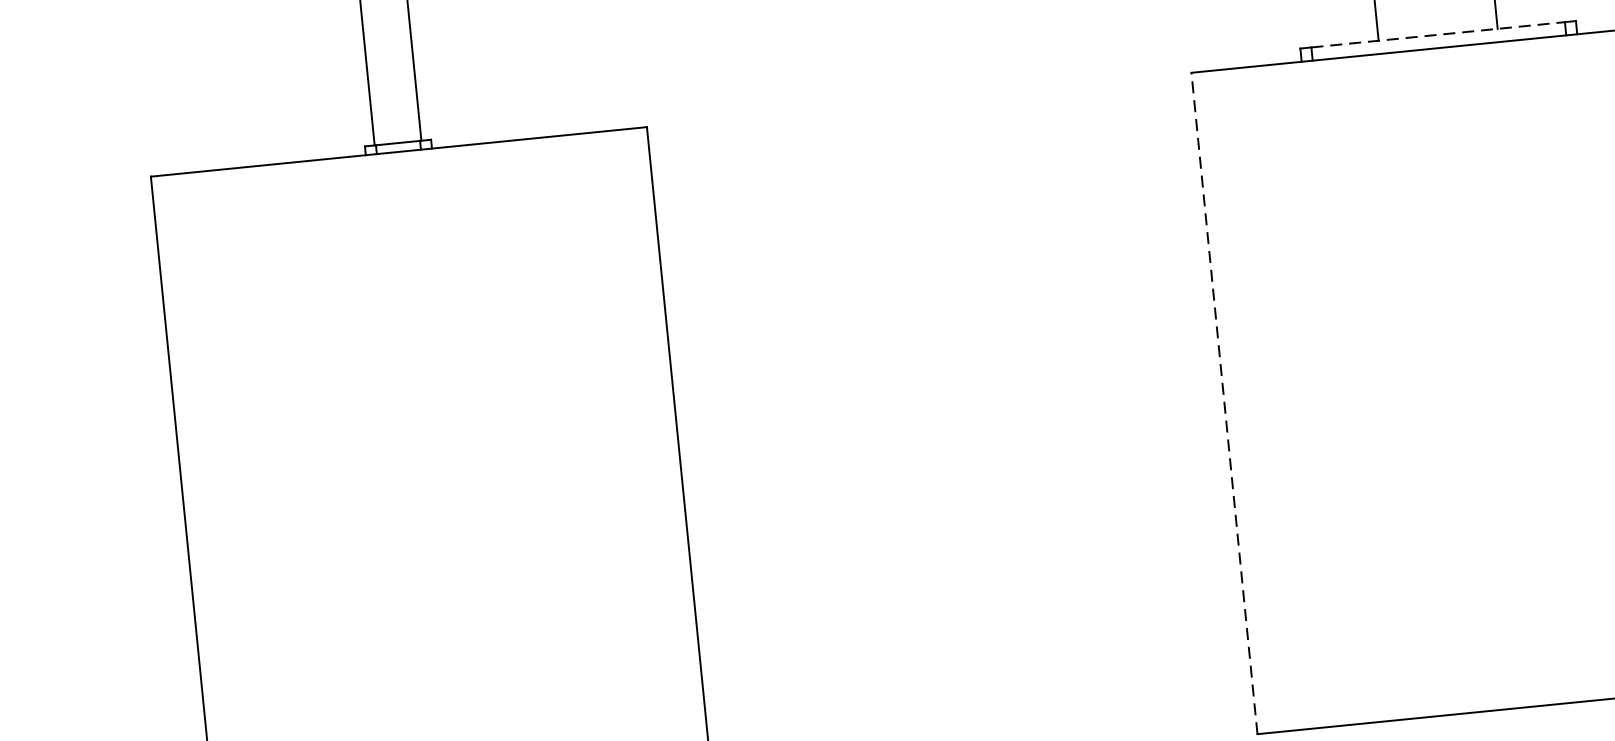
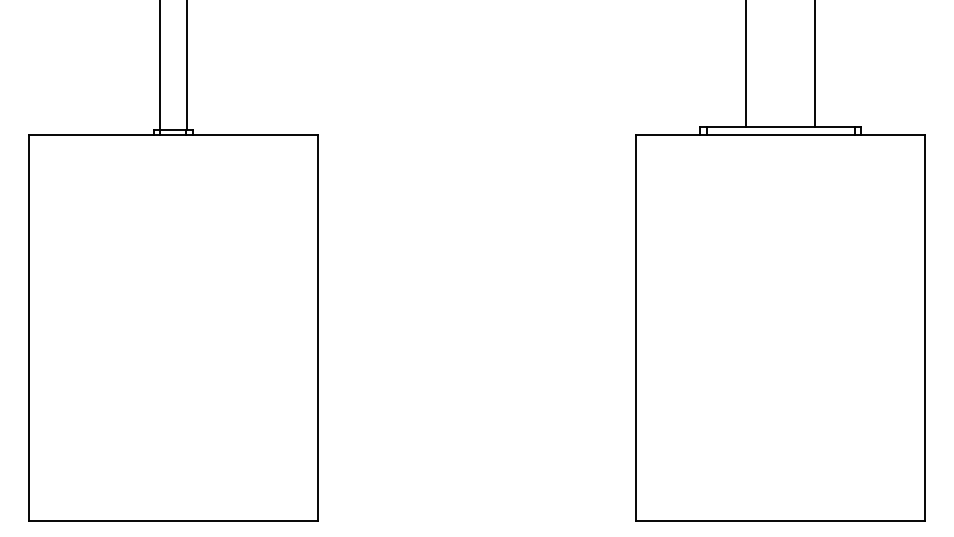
line: (1438, 35) -> (780, 127), dashed -> solid
line: (1223, 403) -> (635, 327), dashed -> solid

